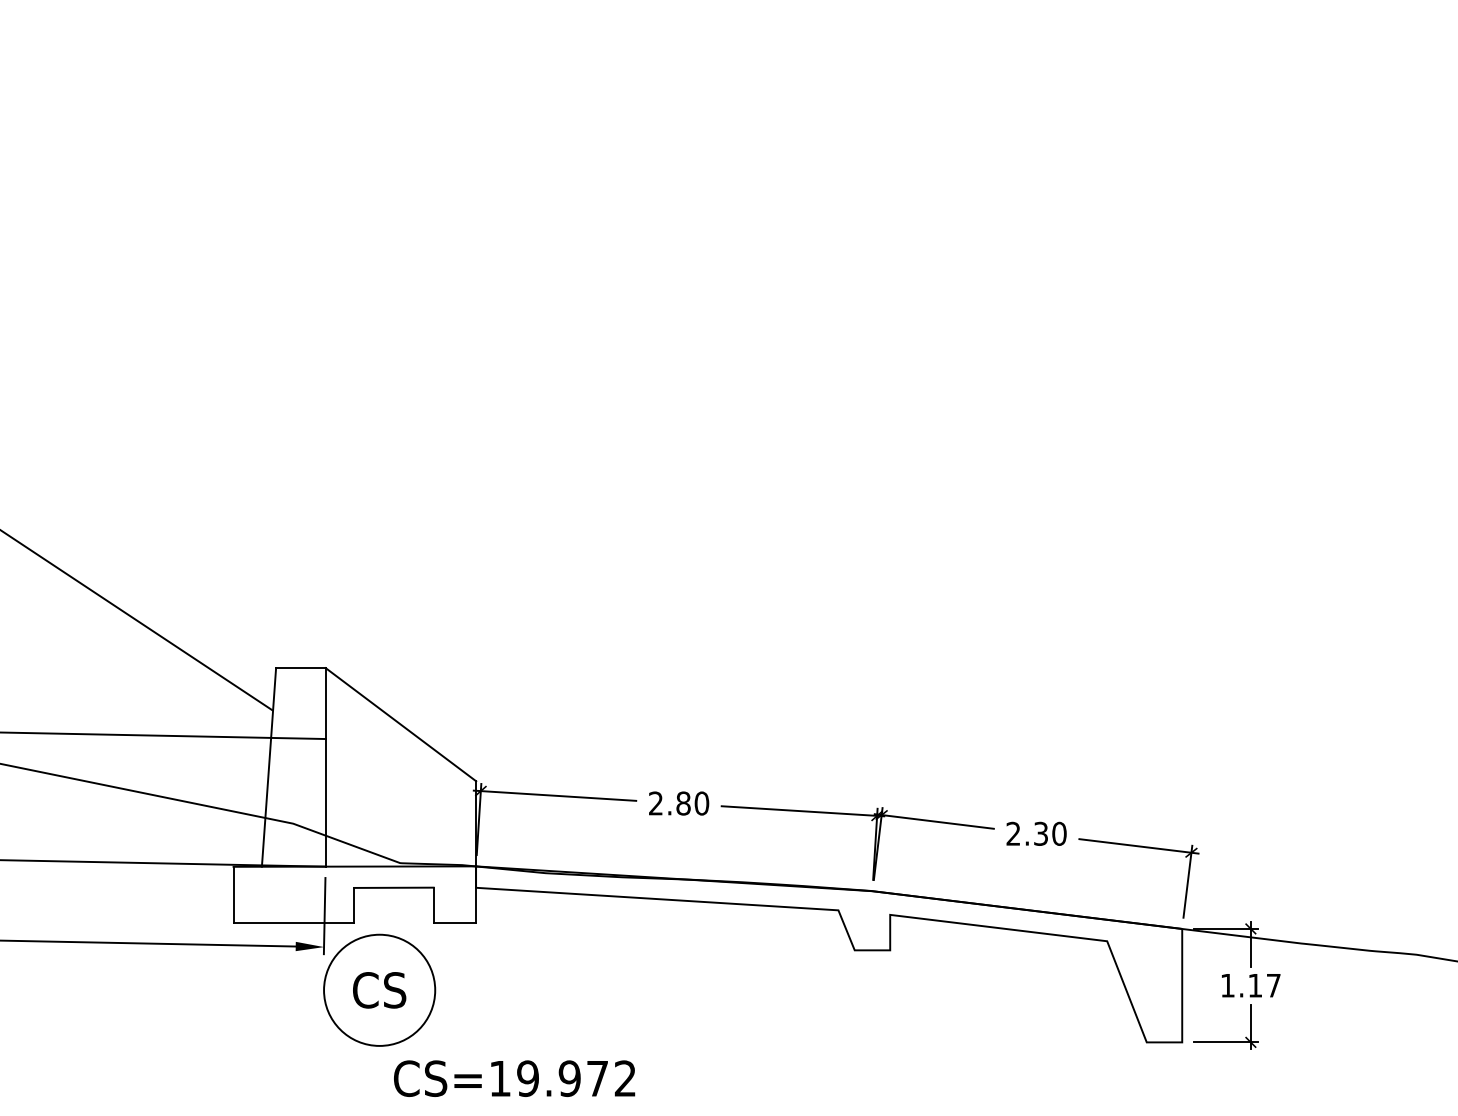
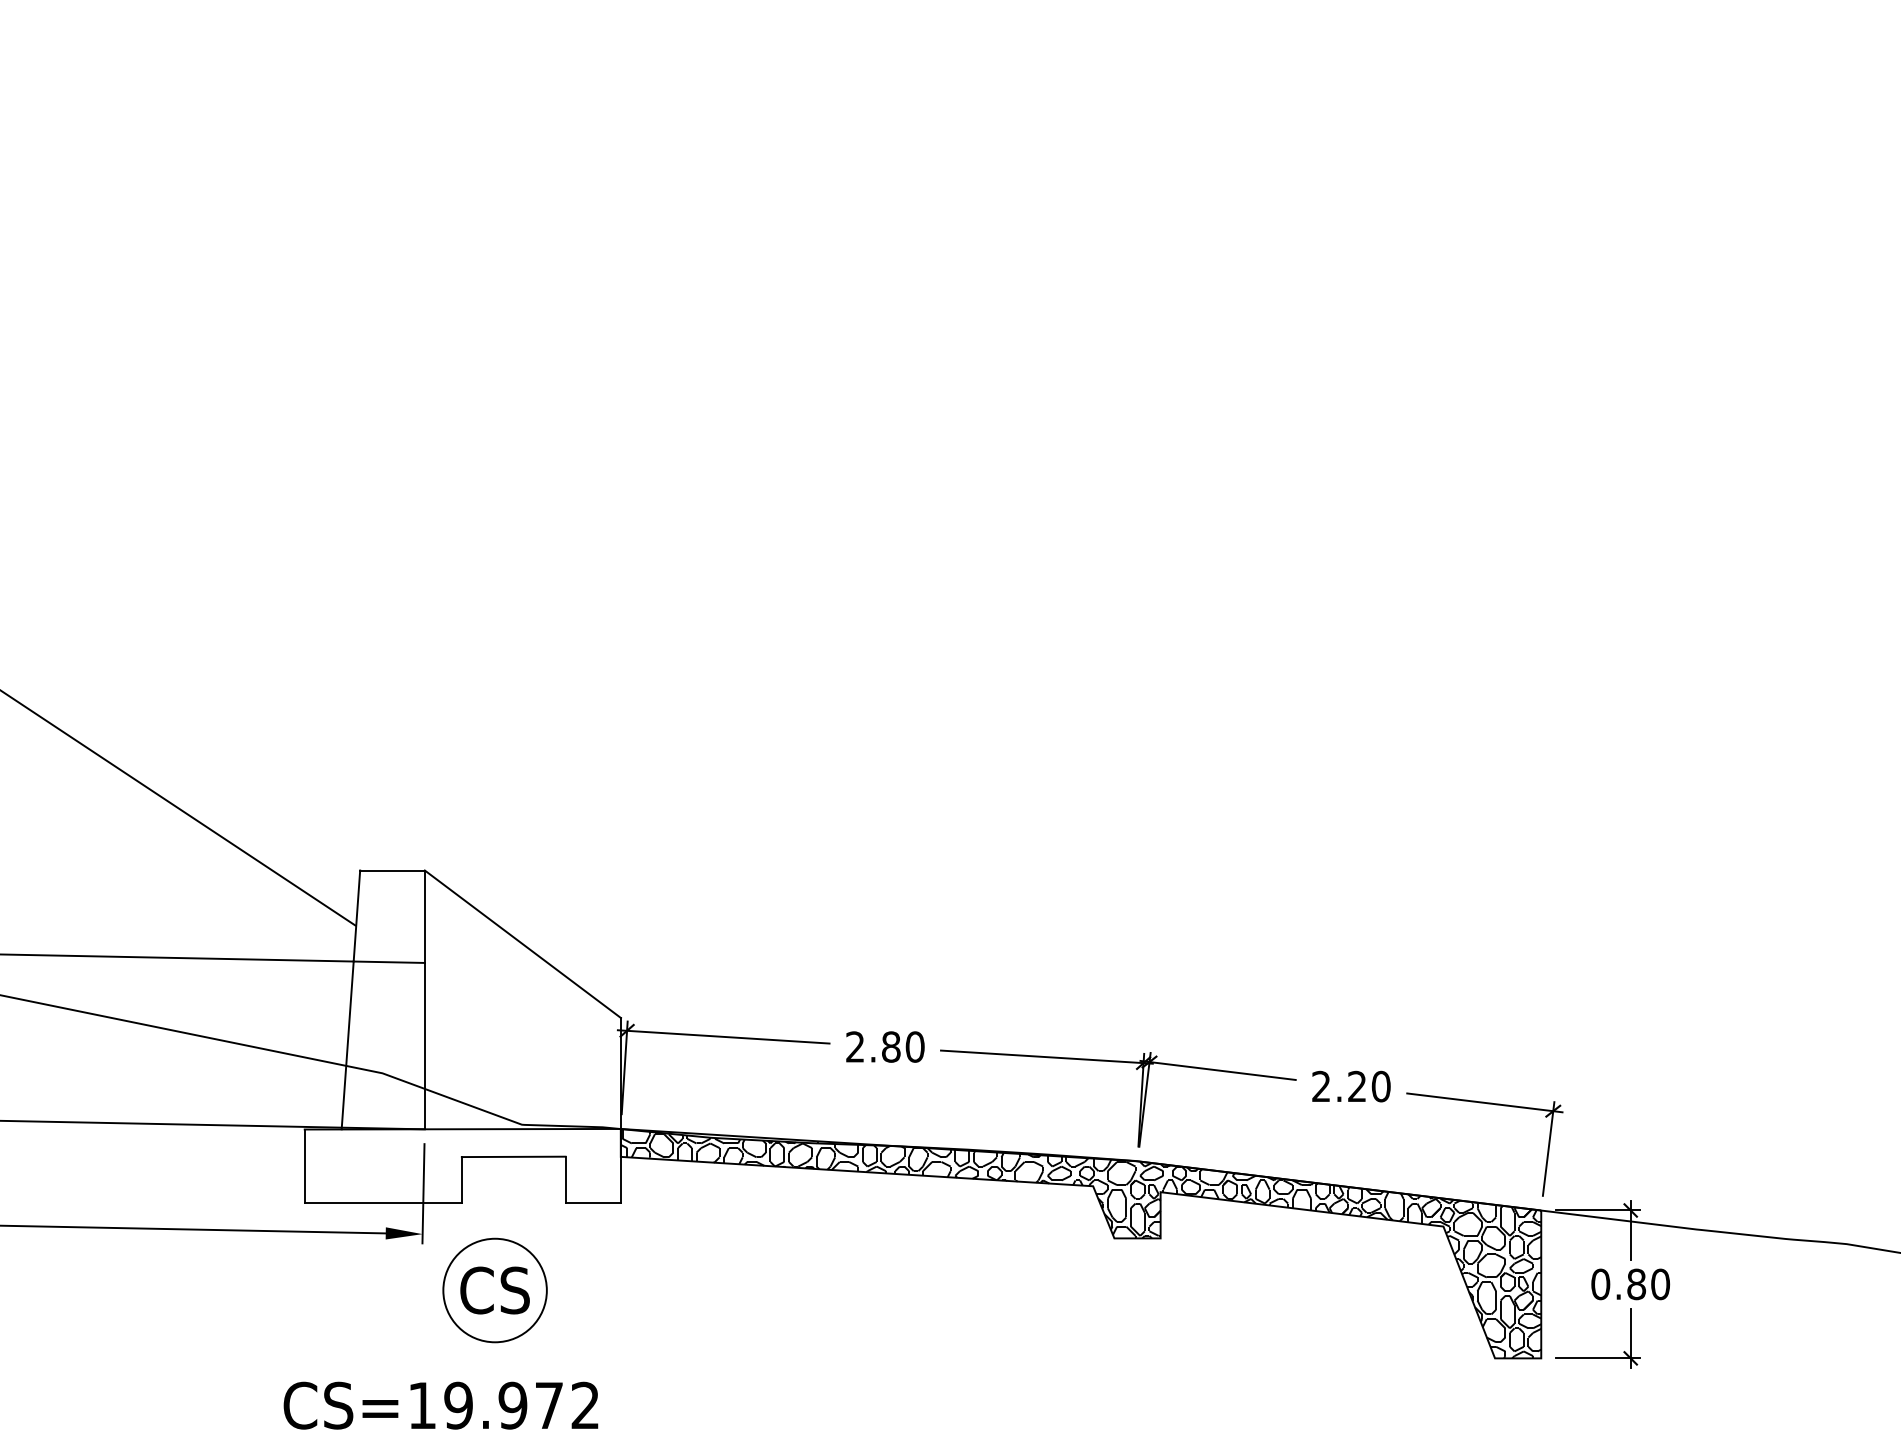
text: (1041, 833) -> (1357, 1086), 2.30 -> 2.20
hatch: (828, 954) -> (1080, 1243), added
text: (1250, 985) -> (1630, 1284), 1.17 -> 0.80
circle: (379, 990) -> (494, 1290), size x0.71
text: (514, 1078) -> (440, 1405), moved

